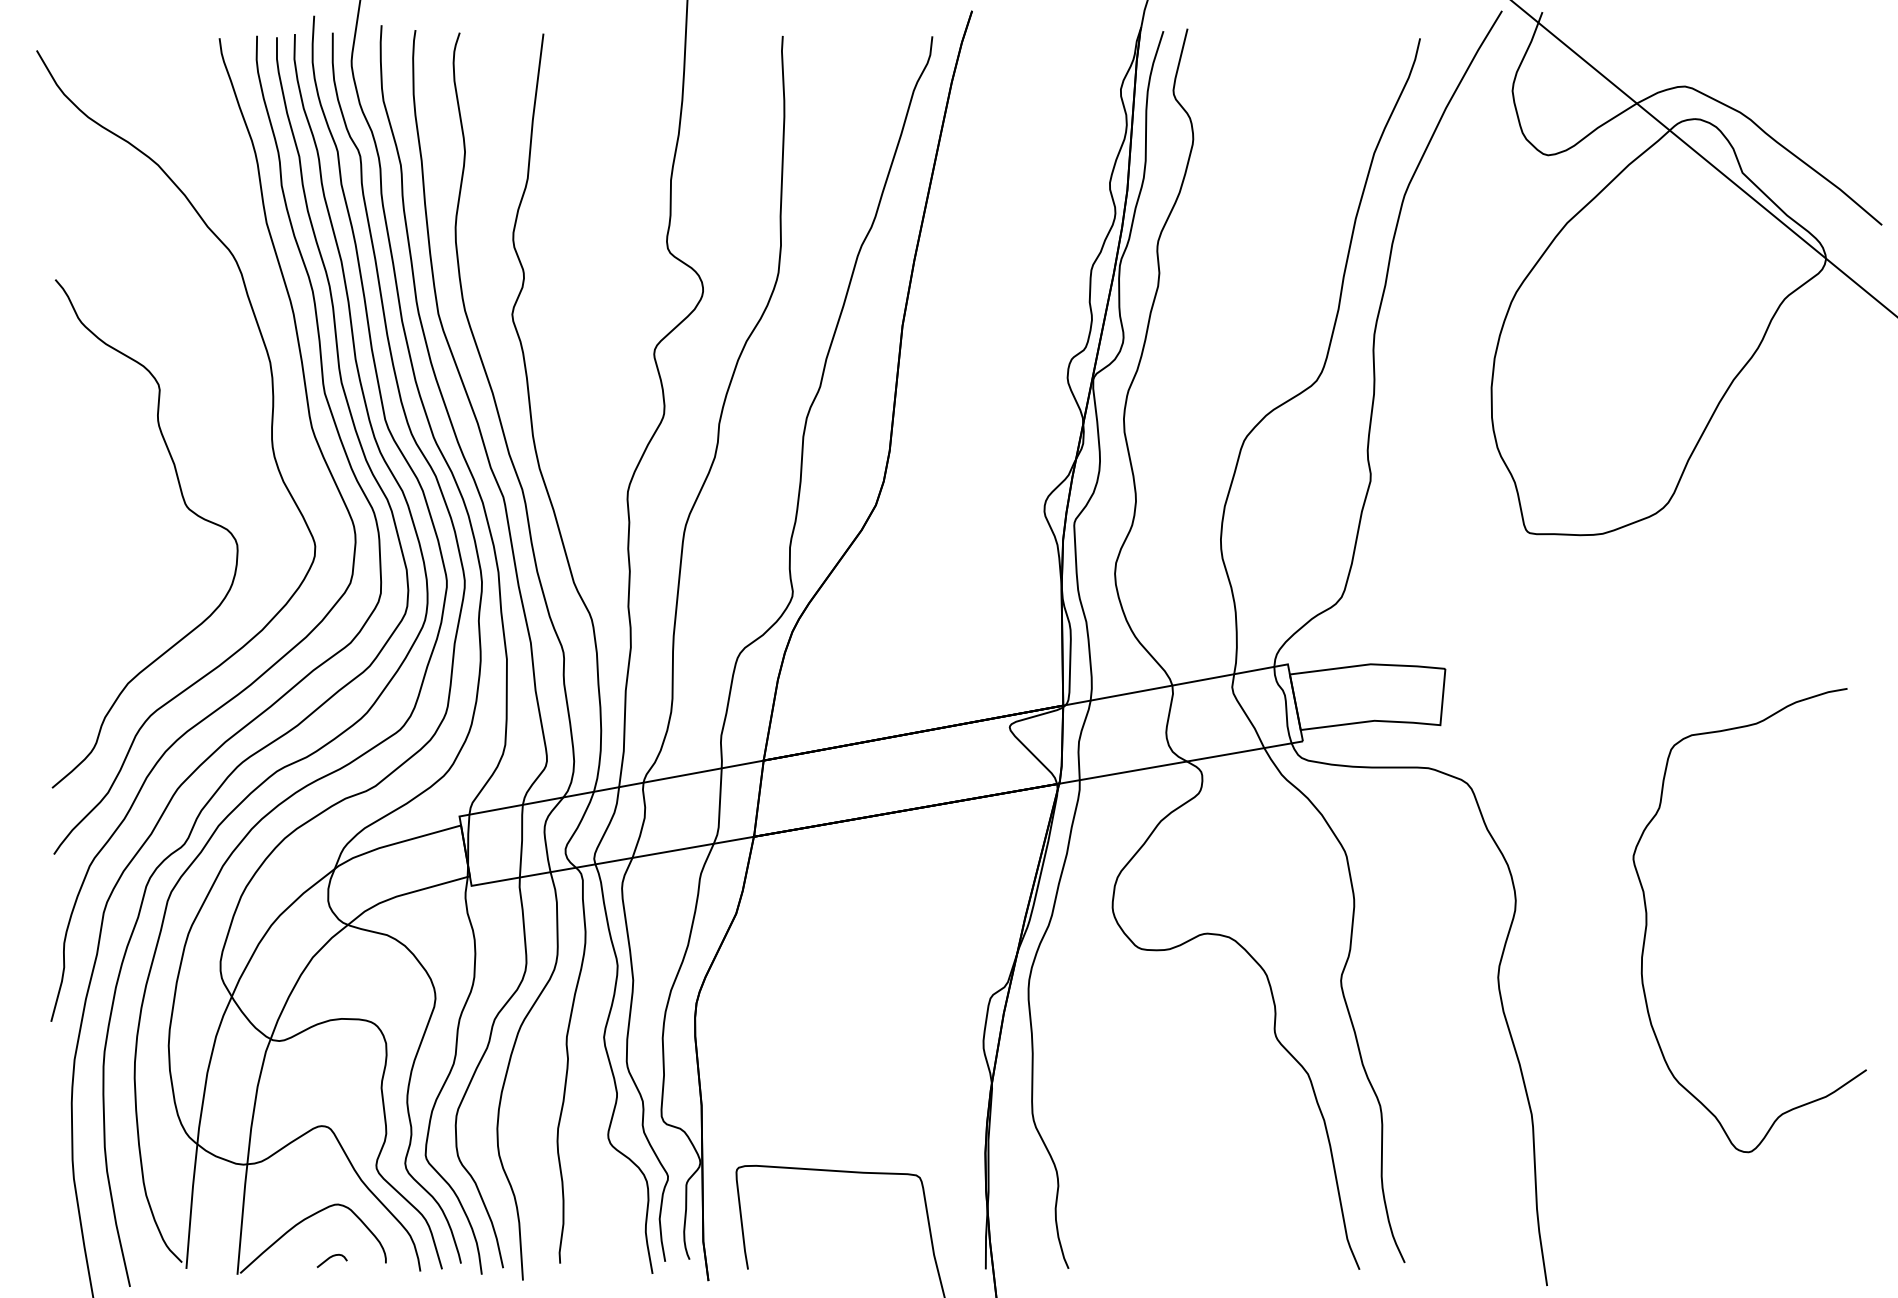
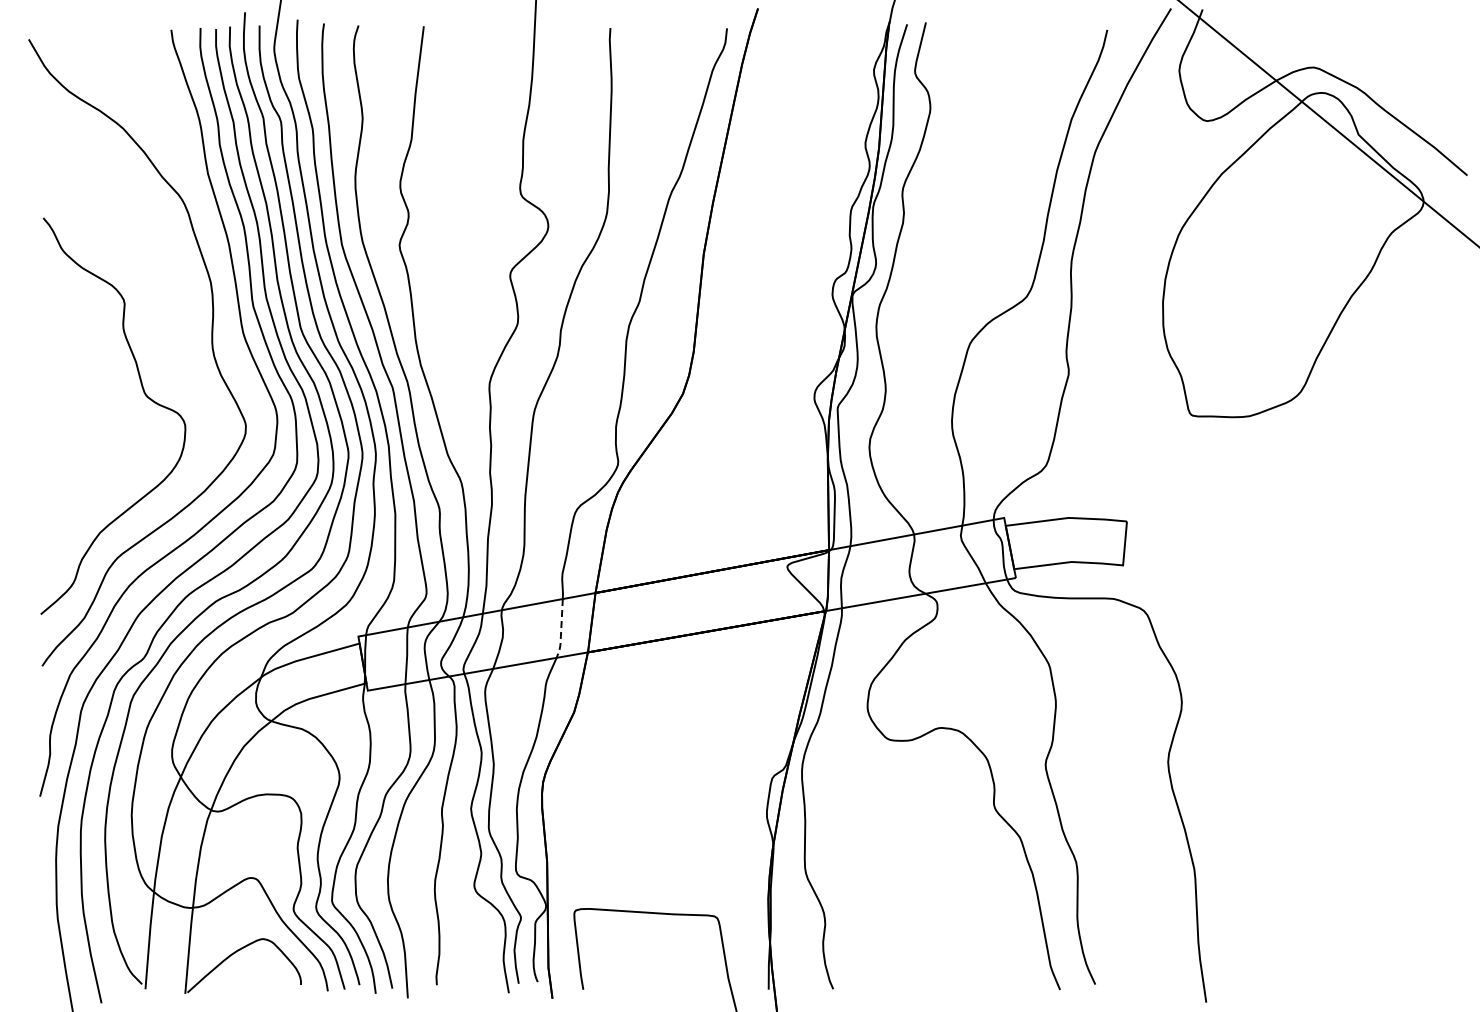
line: (720, 808) -> (561, 630), solid -> dashed
curve: (1647, 920) -> (1284, 717), removed
curve: (332, 1257) -> (259, 980), removed

